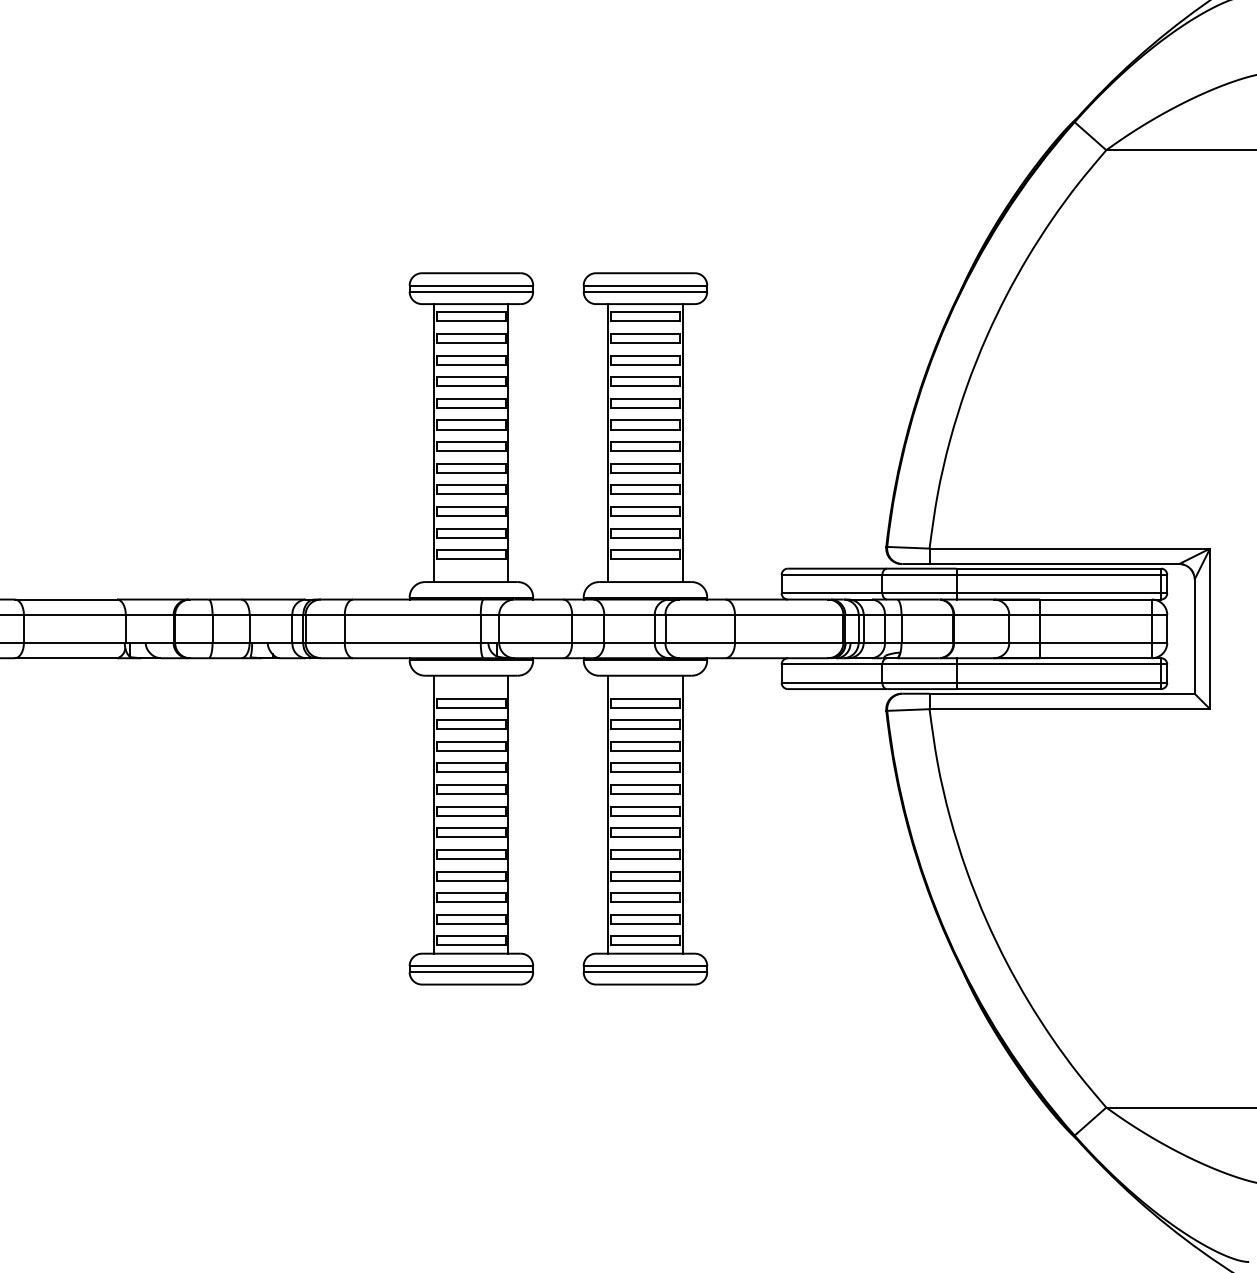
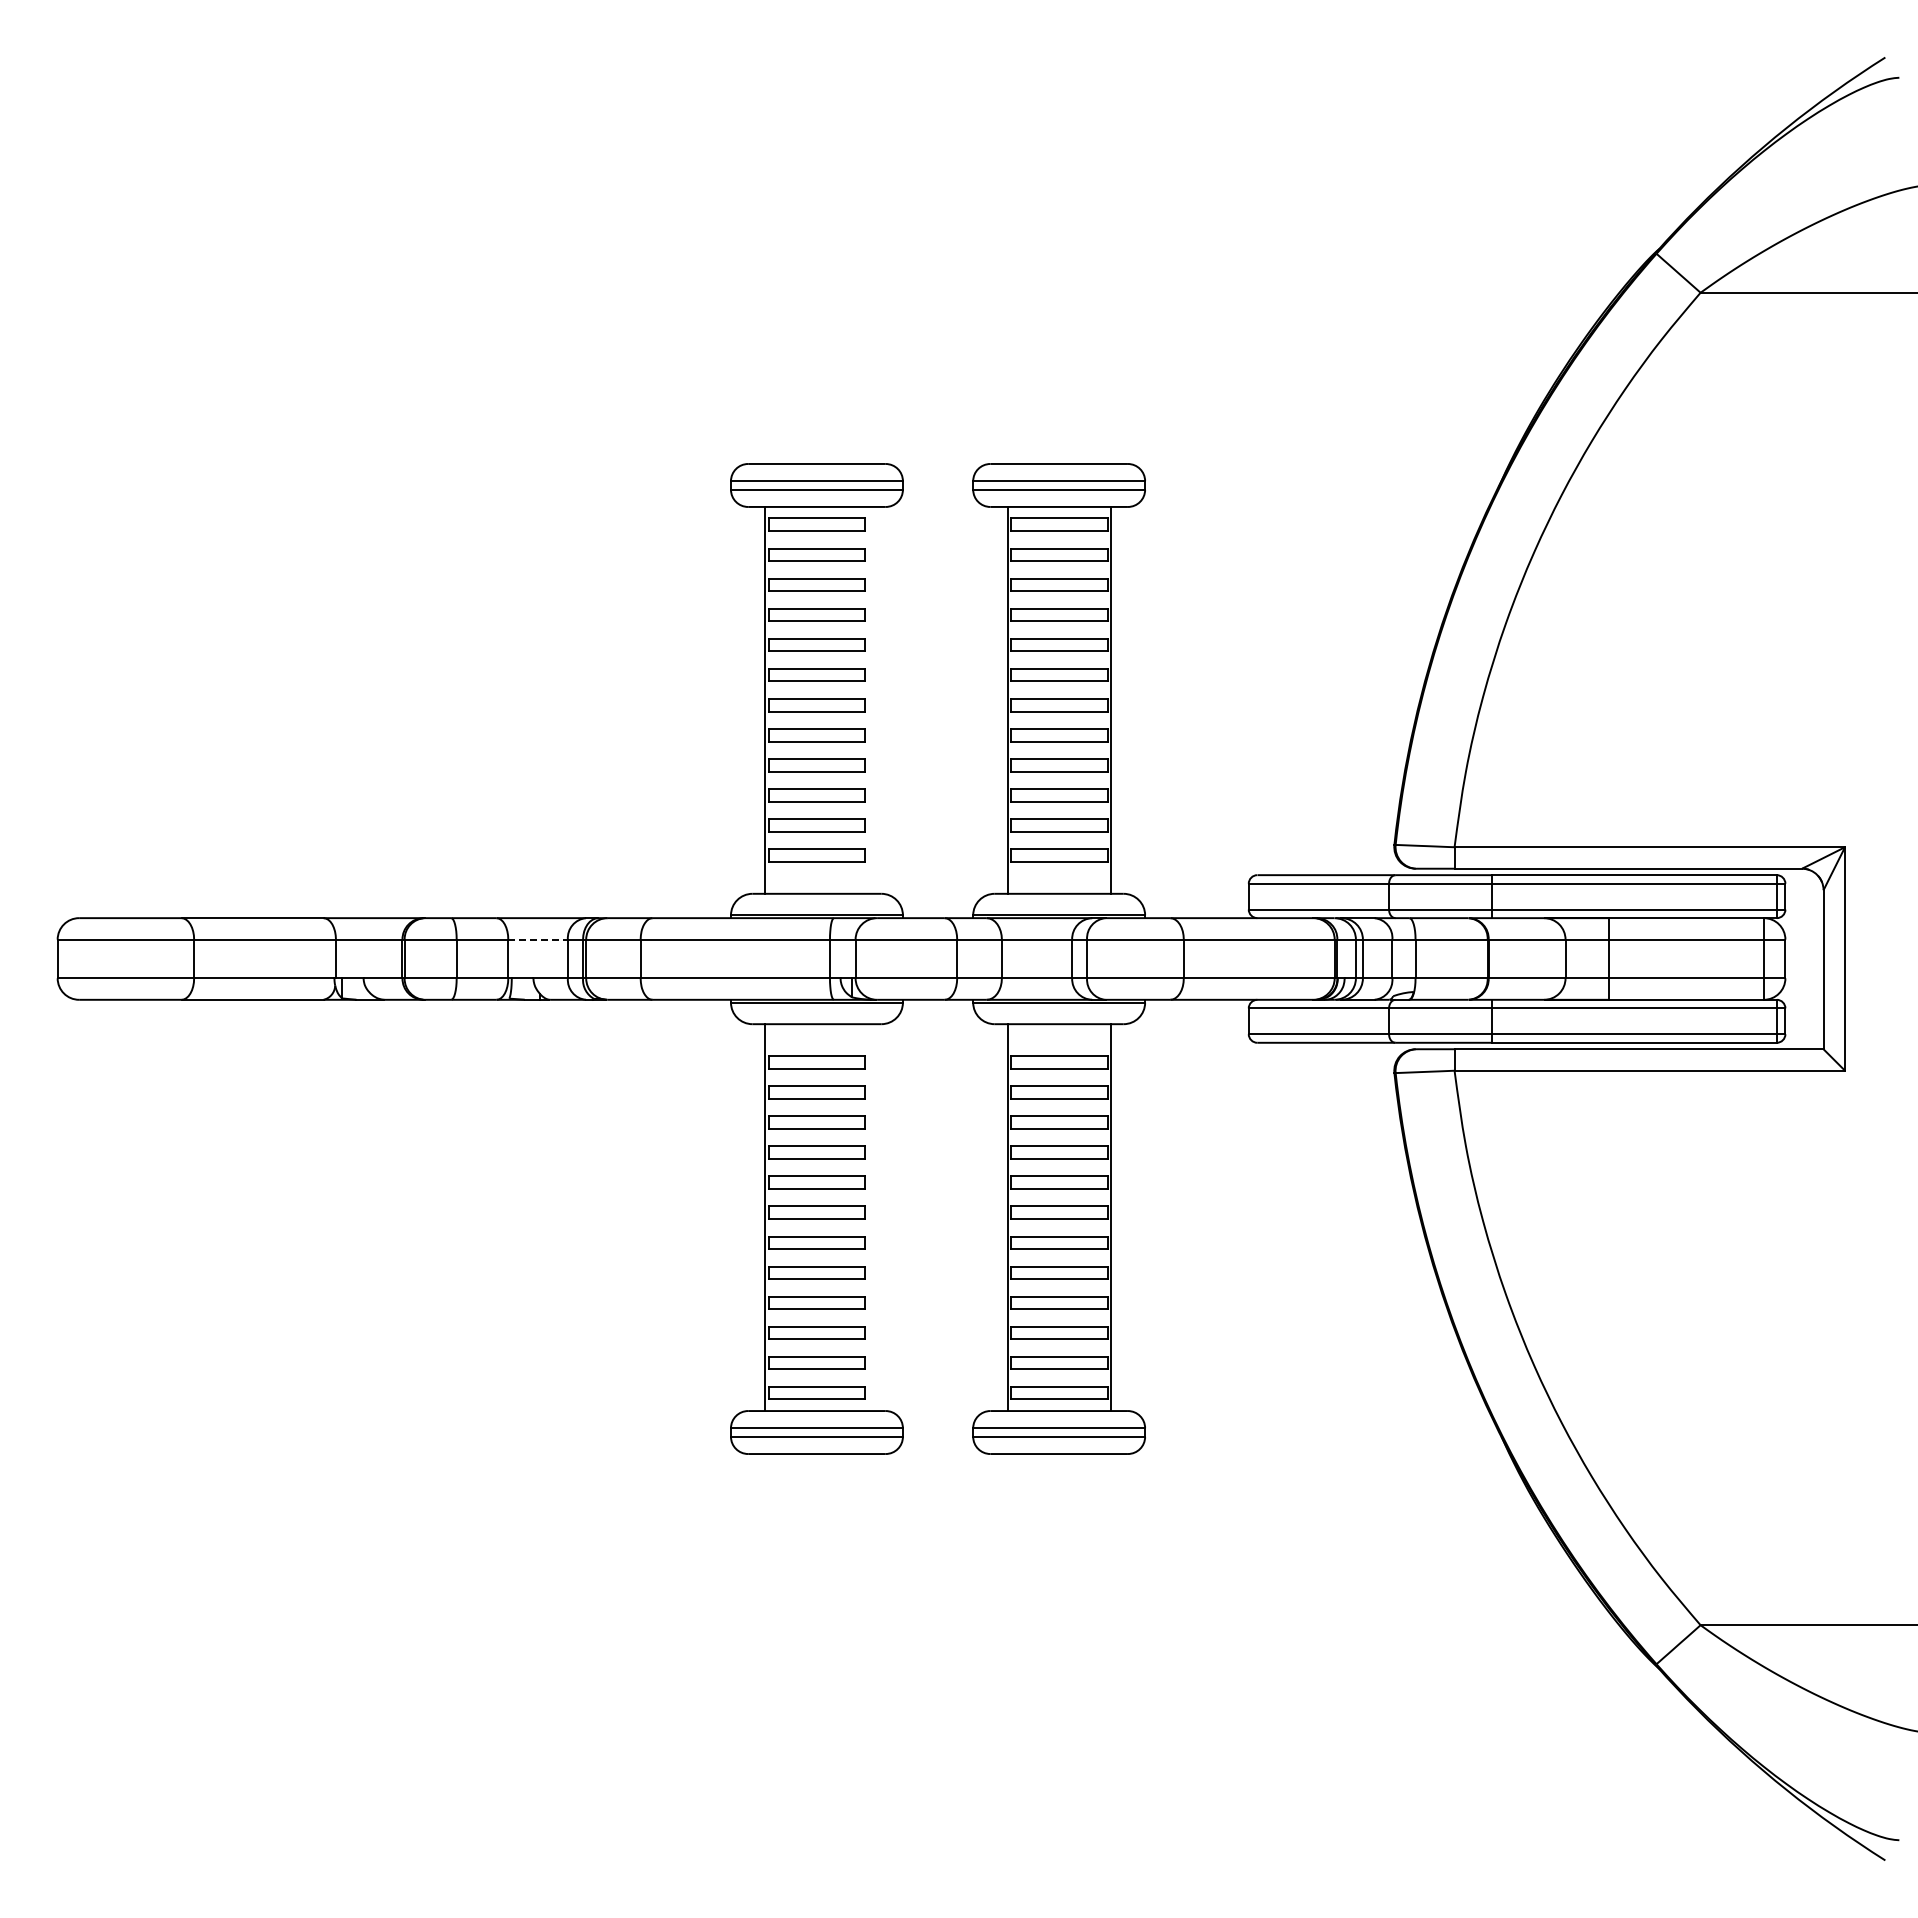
line: (508, 442) -> (868, 699), removed
line: (271, 614) -> (538, 939), solid -> dashed
line: (508, 814) -> (868, 1217), removed

